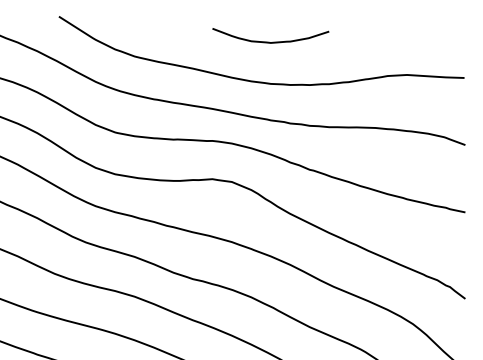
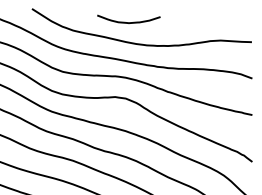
curve: (270, 41) -> (128, 22), moved

